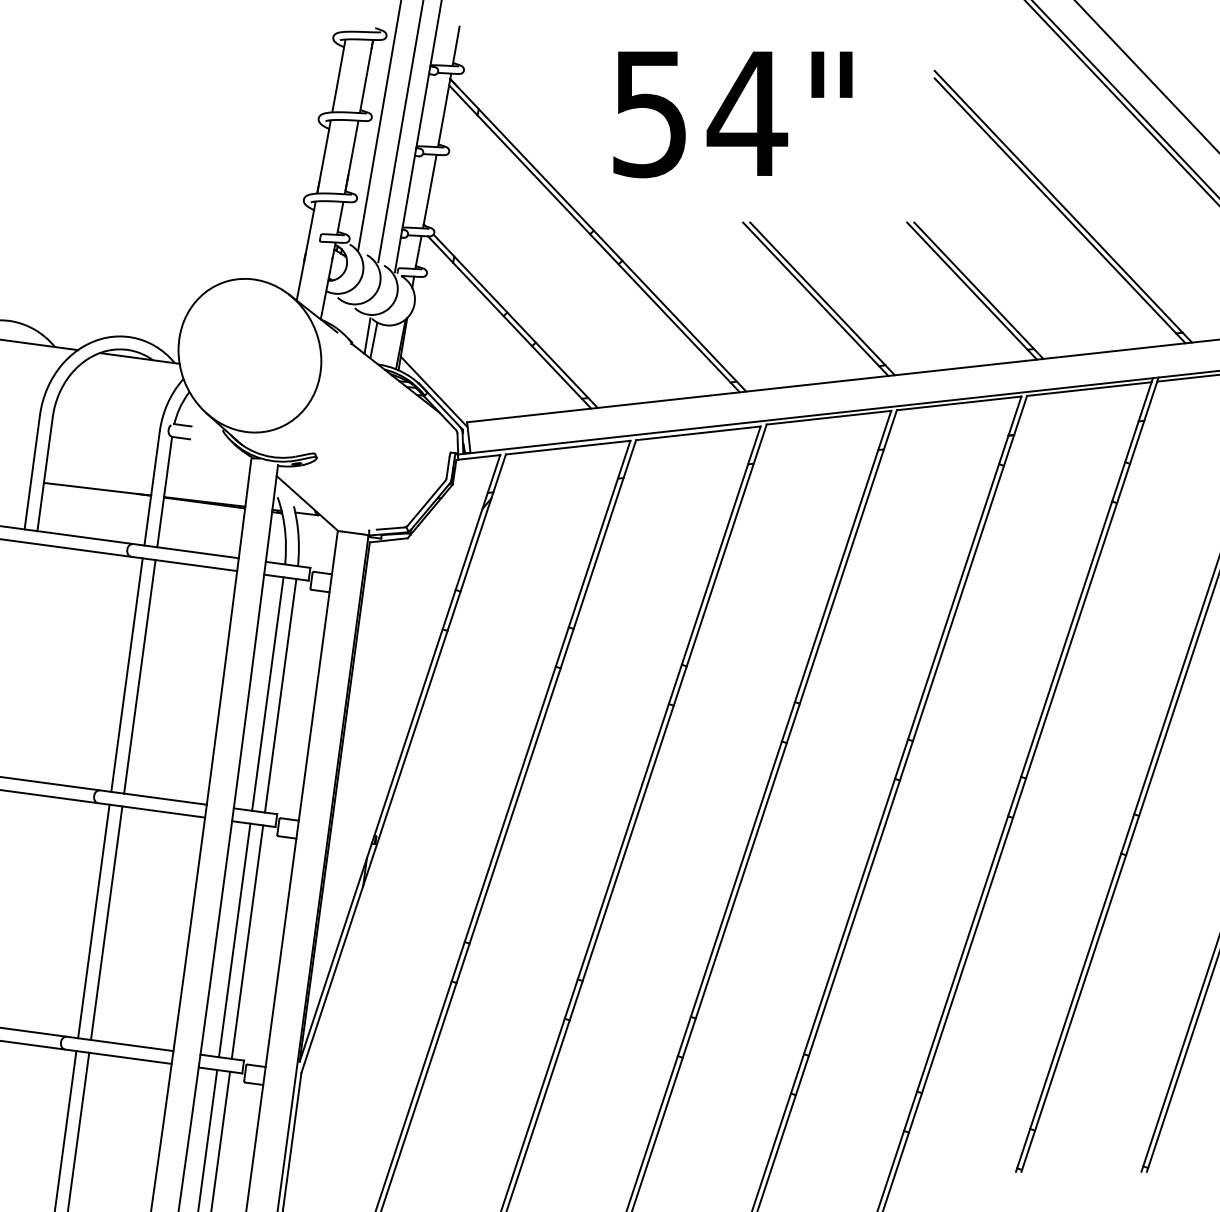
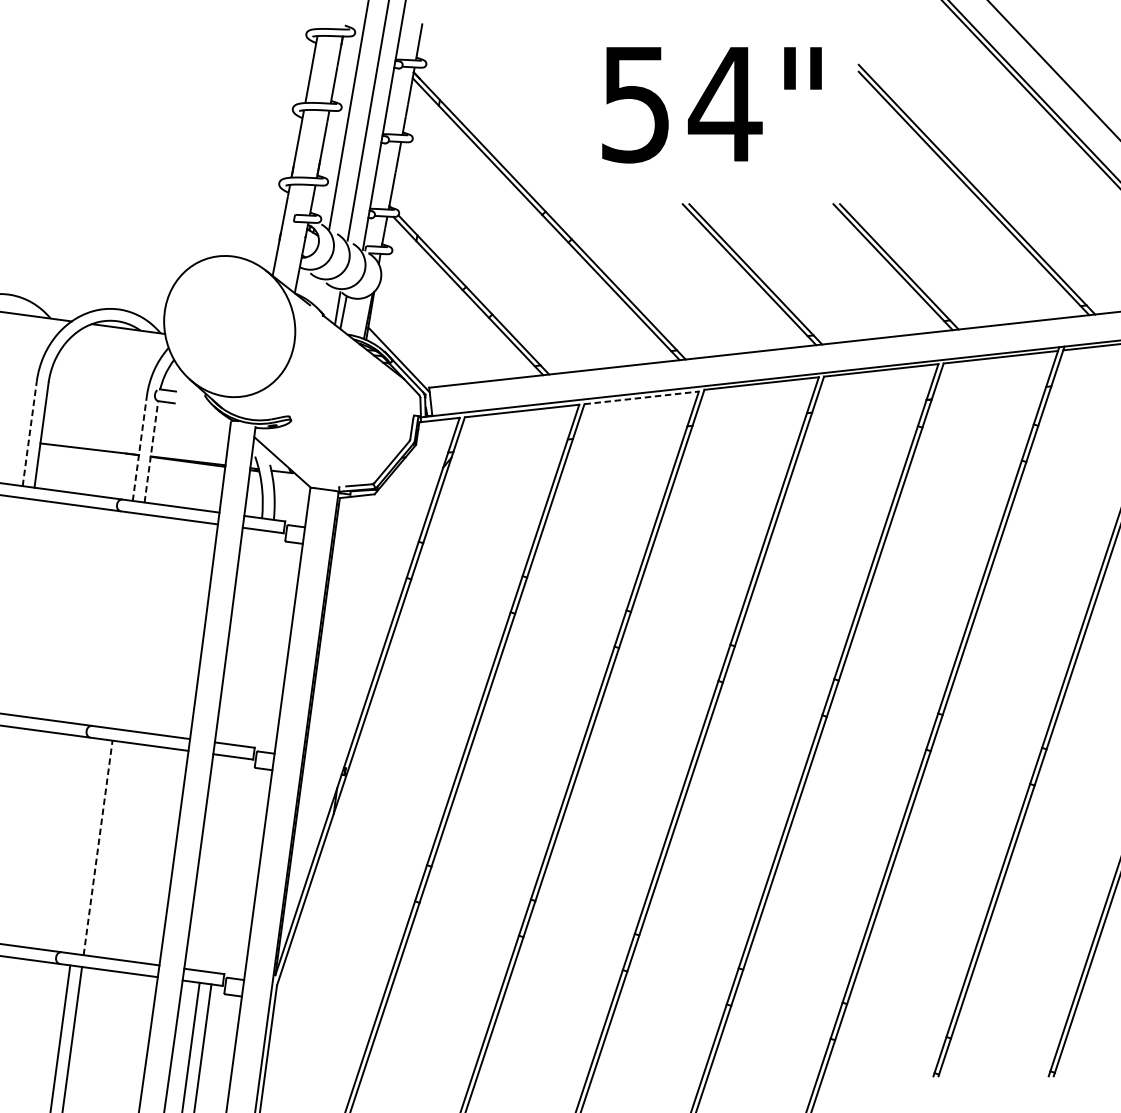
text: (732, 114) -> (711, 104), moved
line: (698, 433) -> (641, 398), solid -> dashed
line: (32, 472) -> (29, 433), solid -> dashed
line: (152, 488) -> (140, 448), solid -> dashed
line: (164, 492) -> (151, 452), solid -> dashed
line: (126, 674) -> (116, 619), removed
line: (139, 676) -> (128, 621), removed
line: (267, 693) -> (245, 636), removed
line: (280, 695) -> (257, 638), removed
line: (93, 921) -> (85, 846), removed
line: (106, 923) -> (97, 848), solid -> dashed
line: (234, 940) -> (215, 863), removed
line: (247, 941) -> (227, 864), removed

